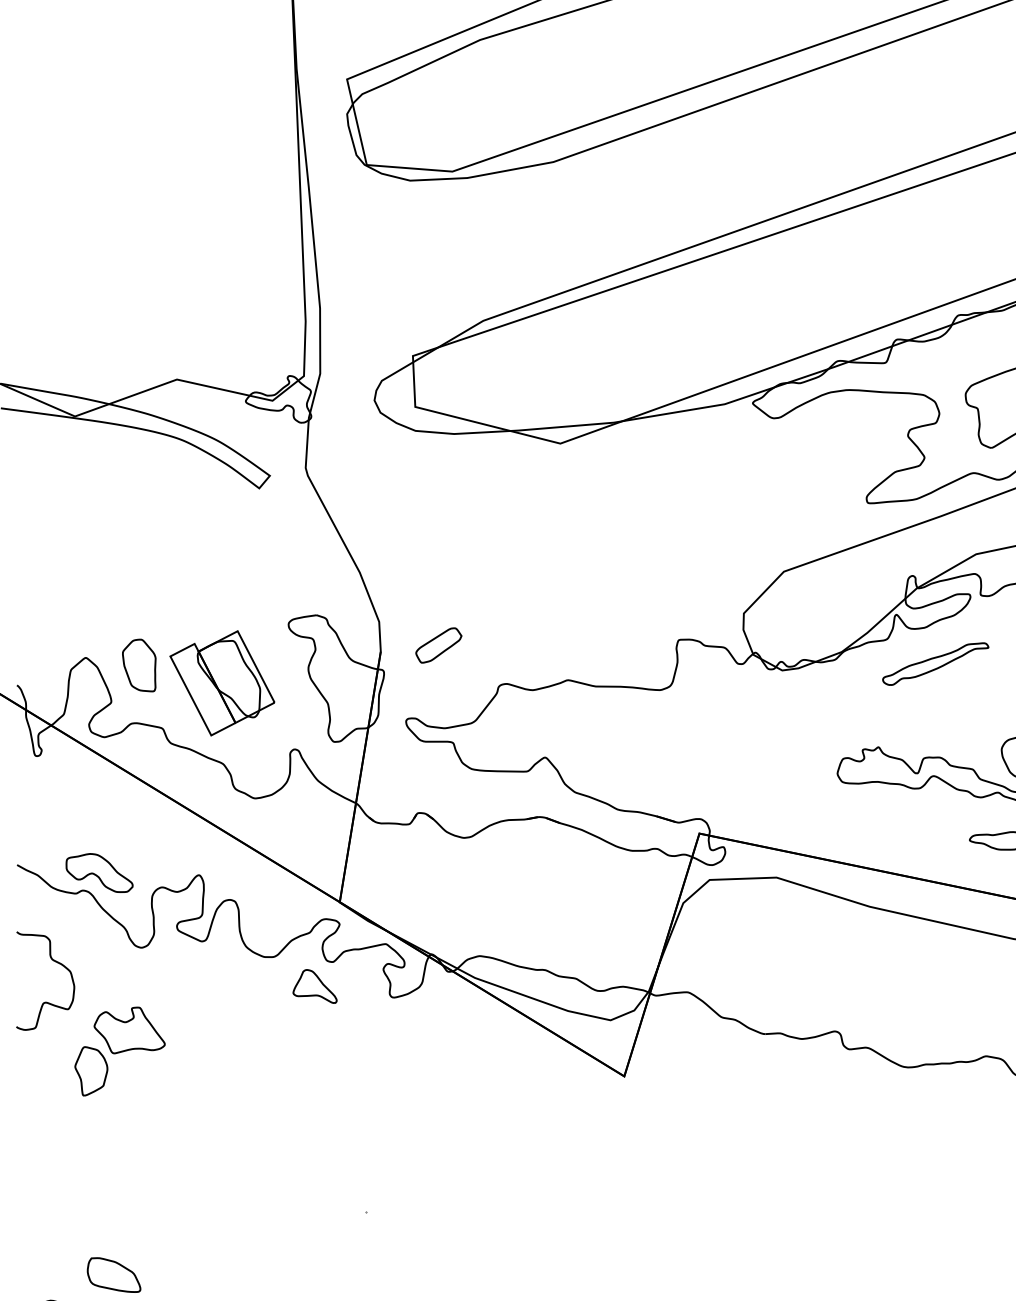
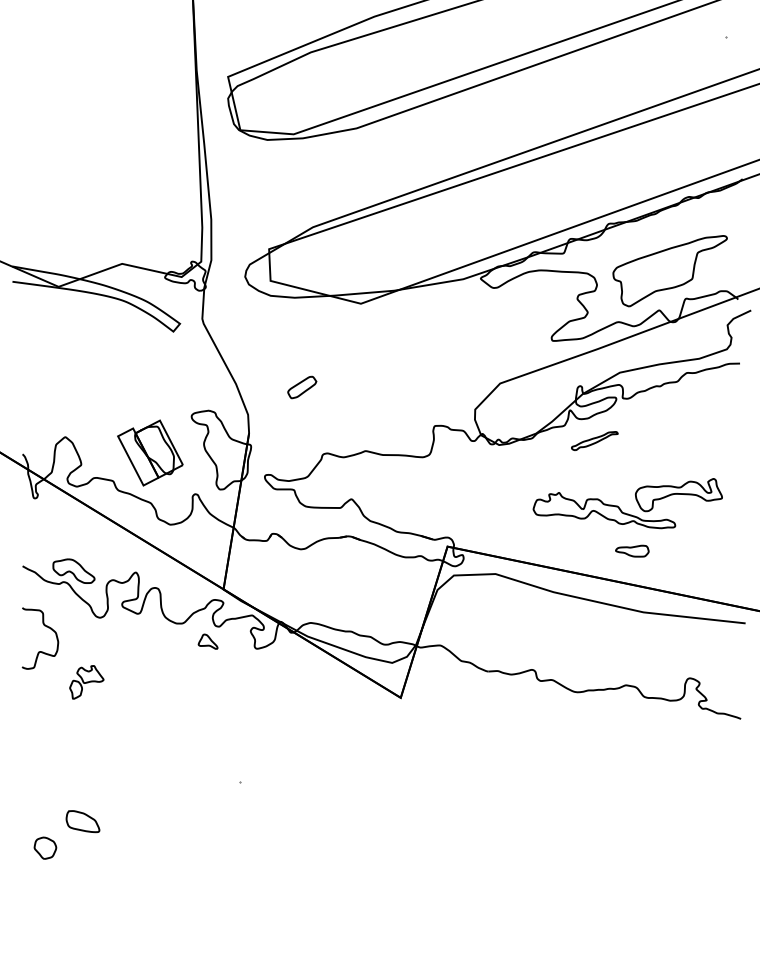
part: (439, 645) -> (302, 387), moved
part: (935, 663) -> (594, 440), size x0.7
part: (138, 664) -> (98, 441), removed
part: (313, 985) -> (207, 641), size x0.7
part: (119, 1051) -> (86, 682), size x0.6

